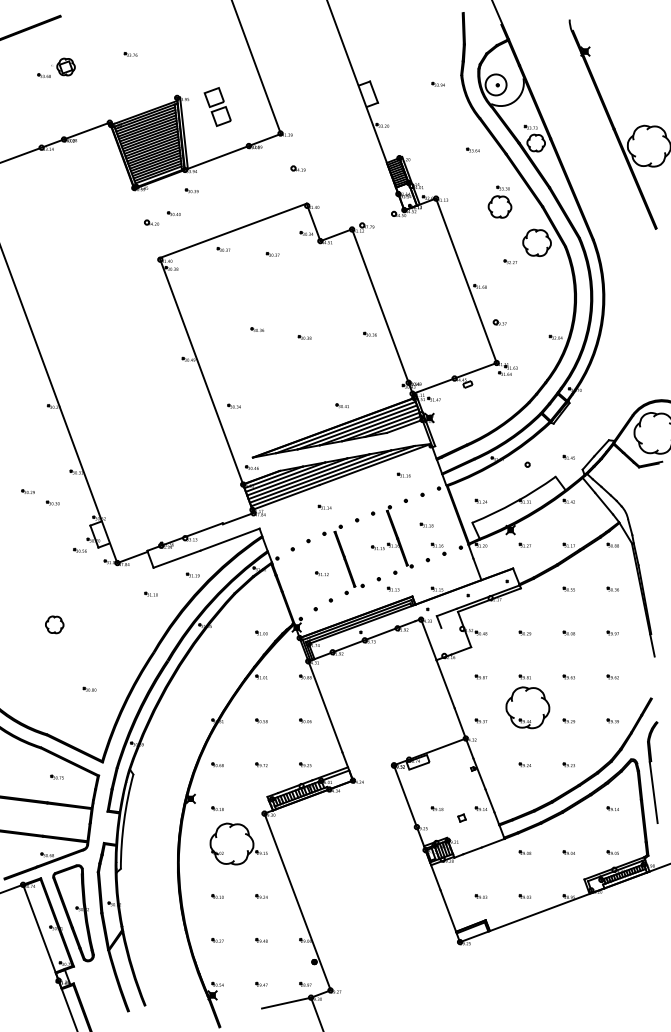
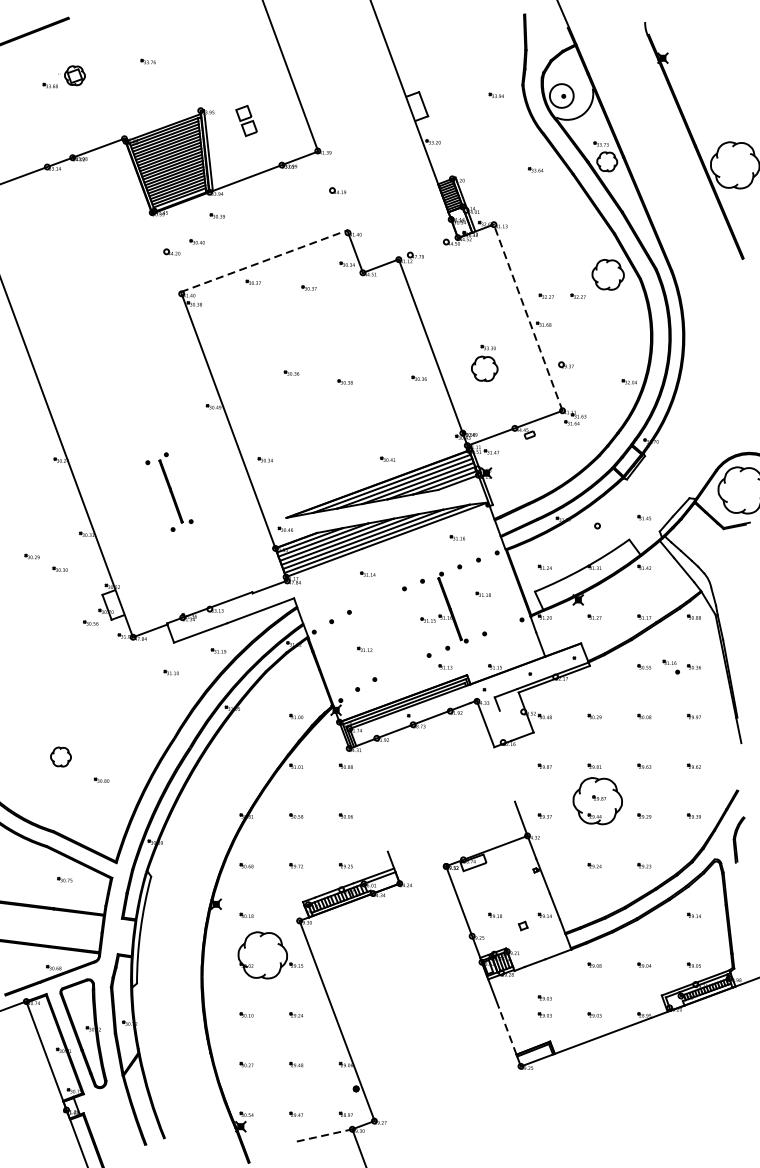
part: (217, 106) -> (246, 120), size x0.7
part: (499, 201) -> (484, 362), moved
line: (233, 230) -> (264, 260), solid -> dashed
part: (481, 261) -> (545, 295), added
line: (466, 280) -> (528, 317), solid -> dashed
part: (438, 548) -> (670, 666), moved
part: (343, 559) -> (169, 491), moved
part: (54, 624) -> (60, 756), moved
line: (445, 684) -> (504, 774), removed
part: (528, 704) -> (598, 797), added
line: (325, 706) -> (368, 799), removed
line: (653, 792) -> (740, 897), removed
part: (480, 881) -> (544, 997), added
line: (448, 910) -> (507, 1030), solid -> dashed
line: (287, 1003) -> (325, 1135), solid -> dashed

